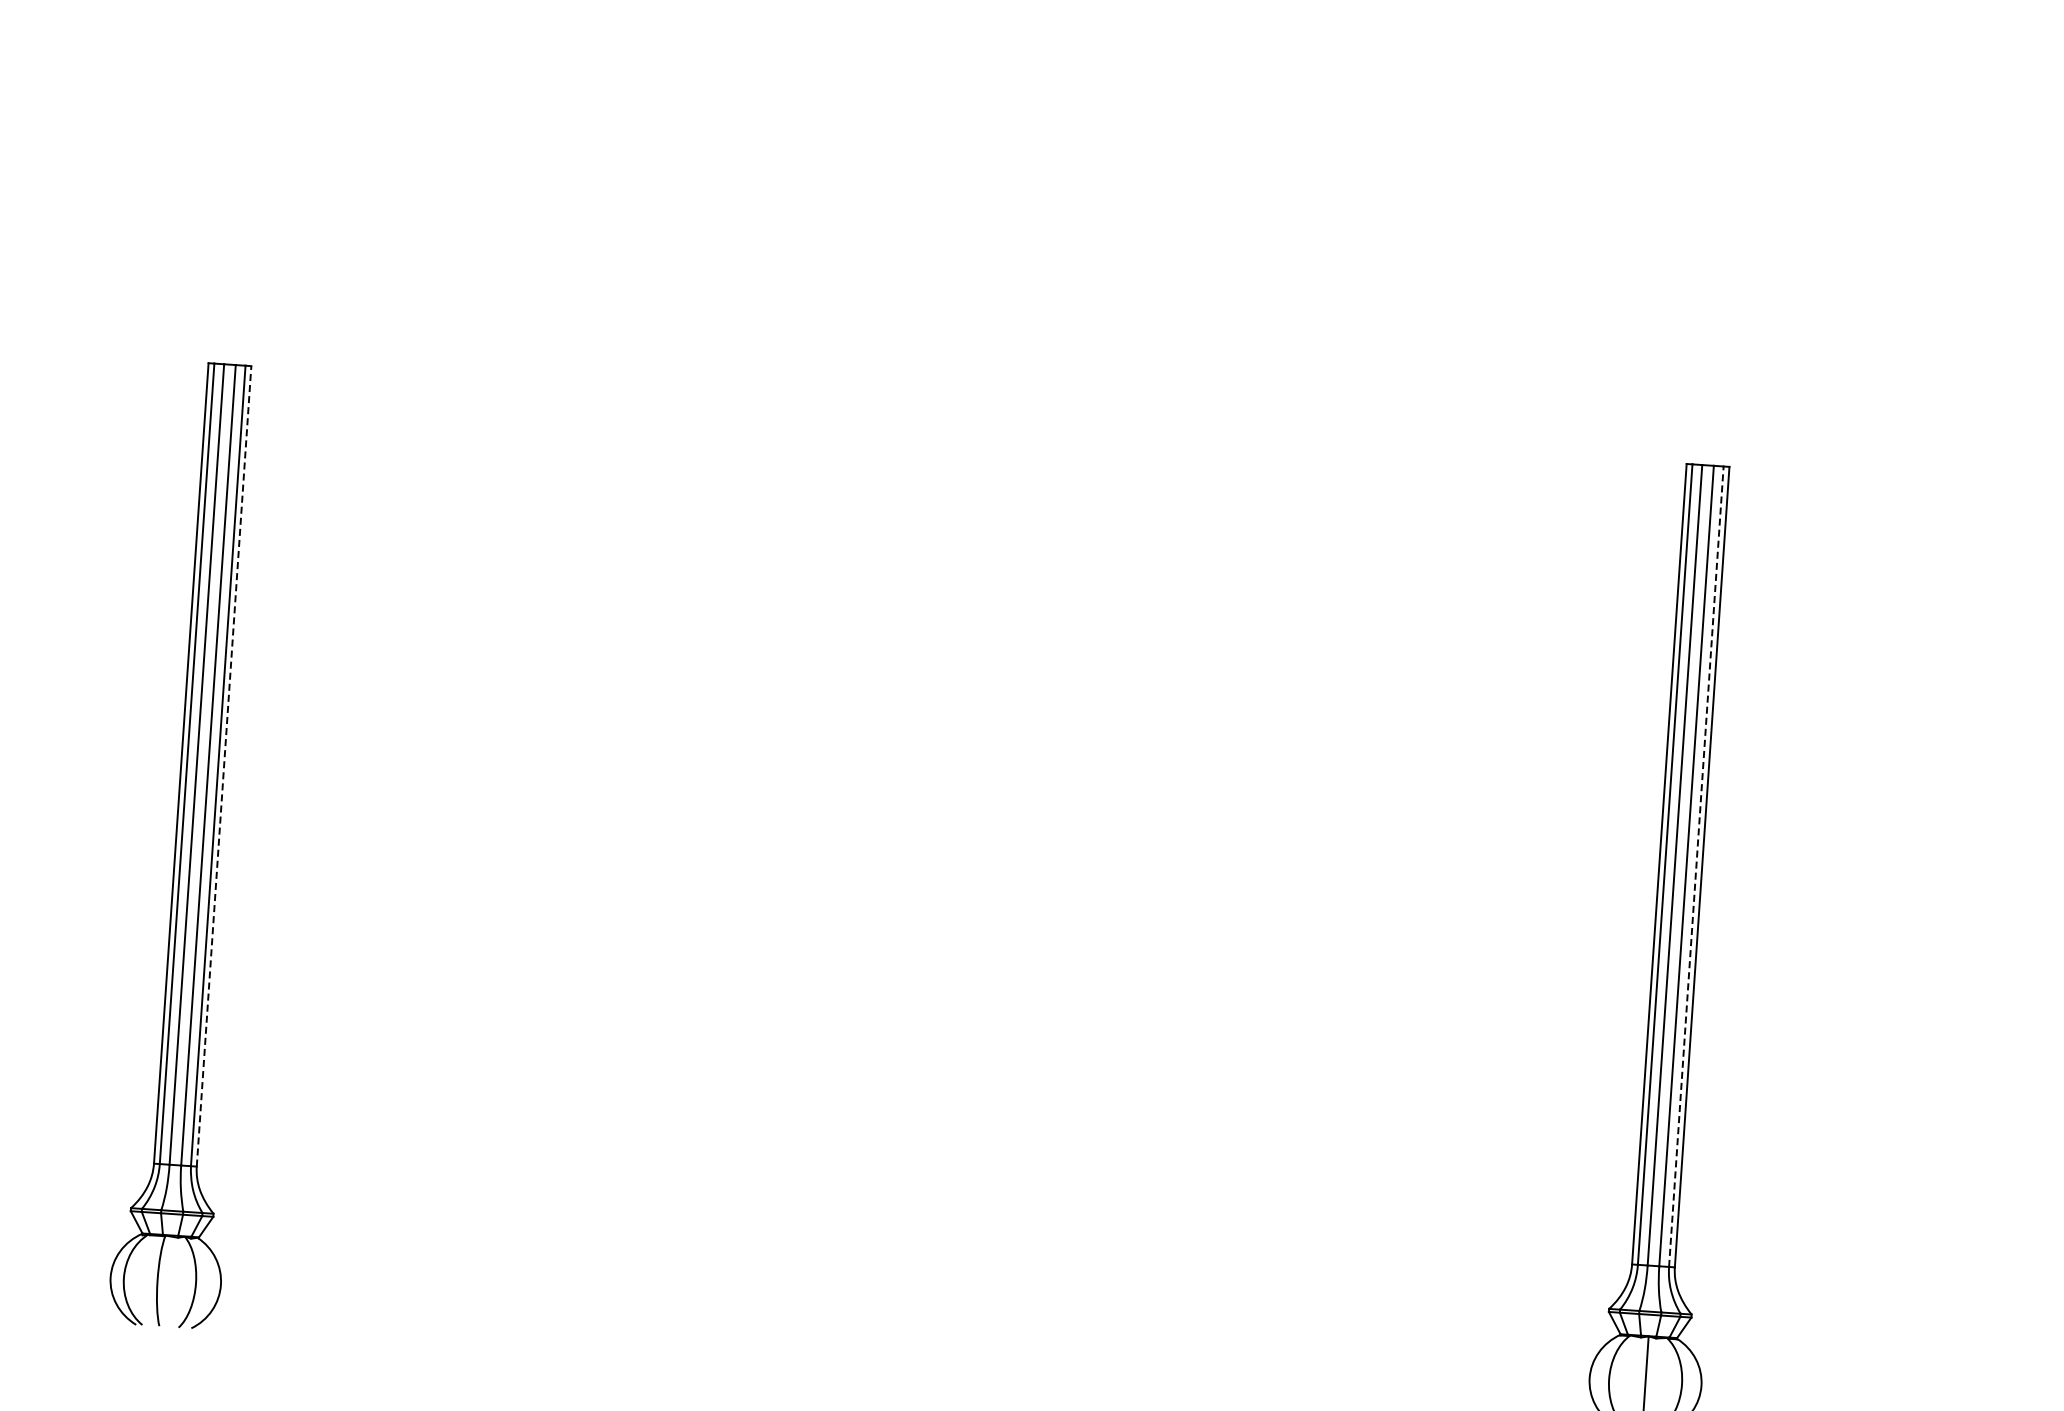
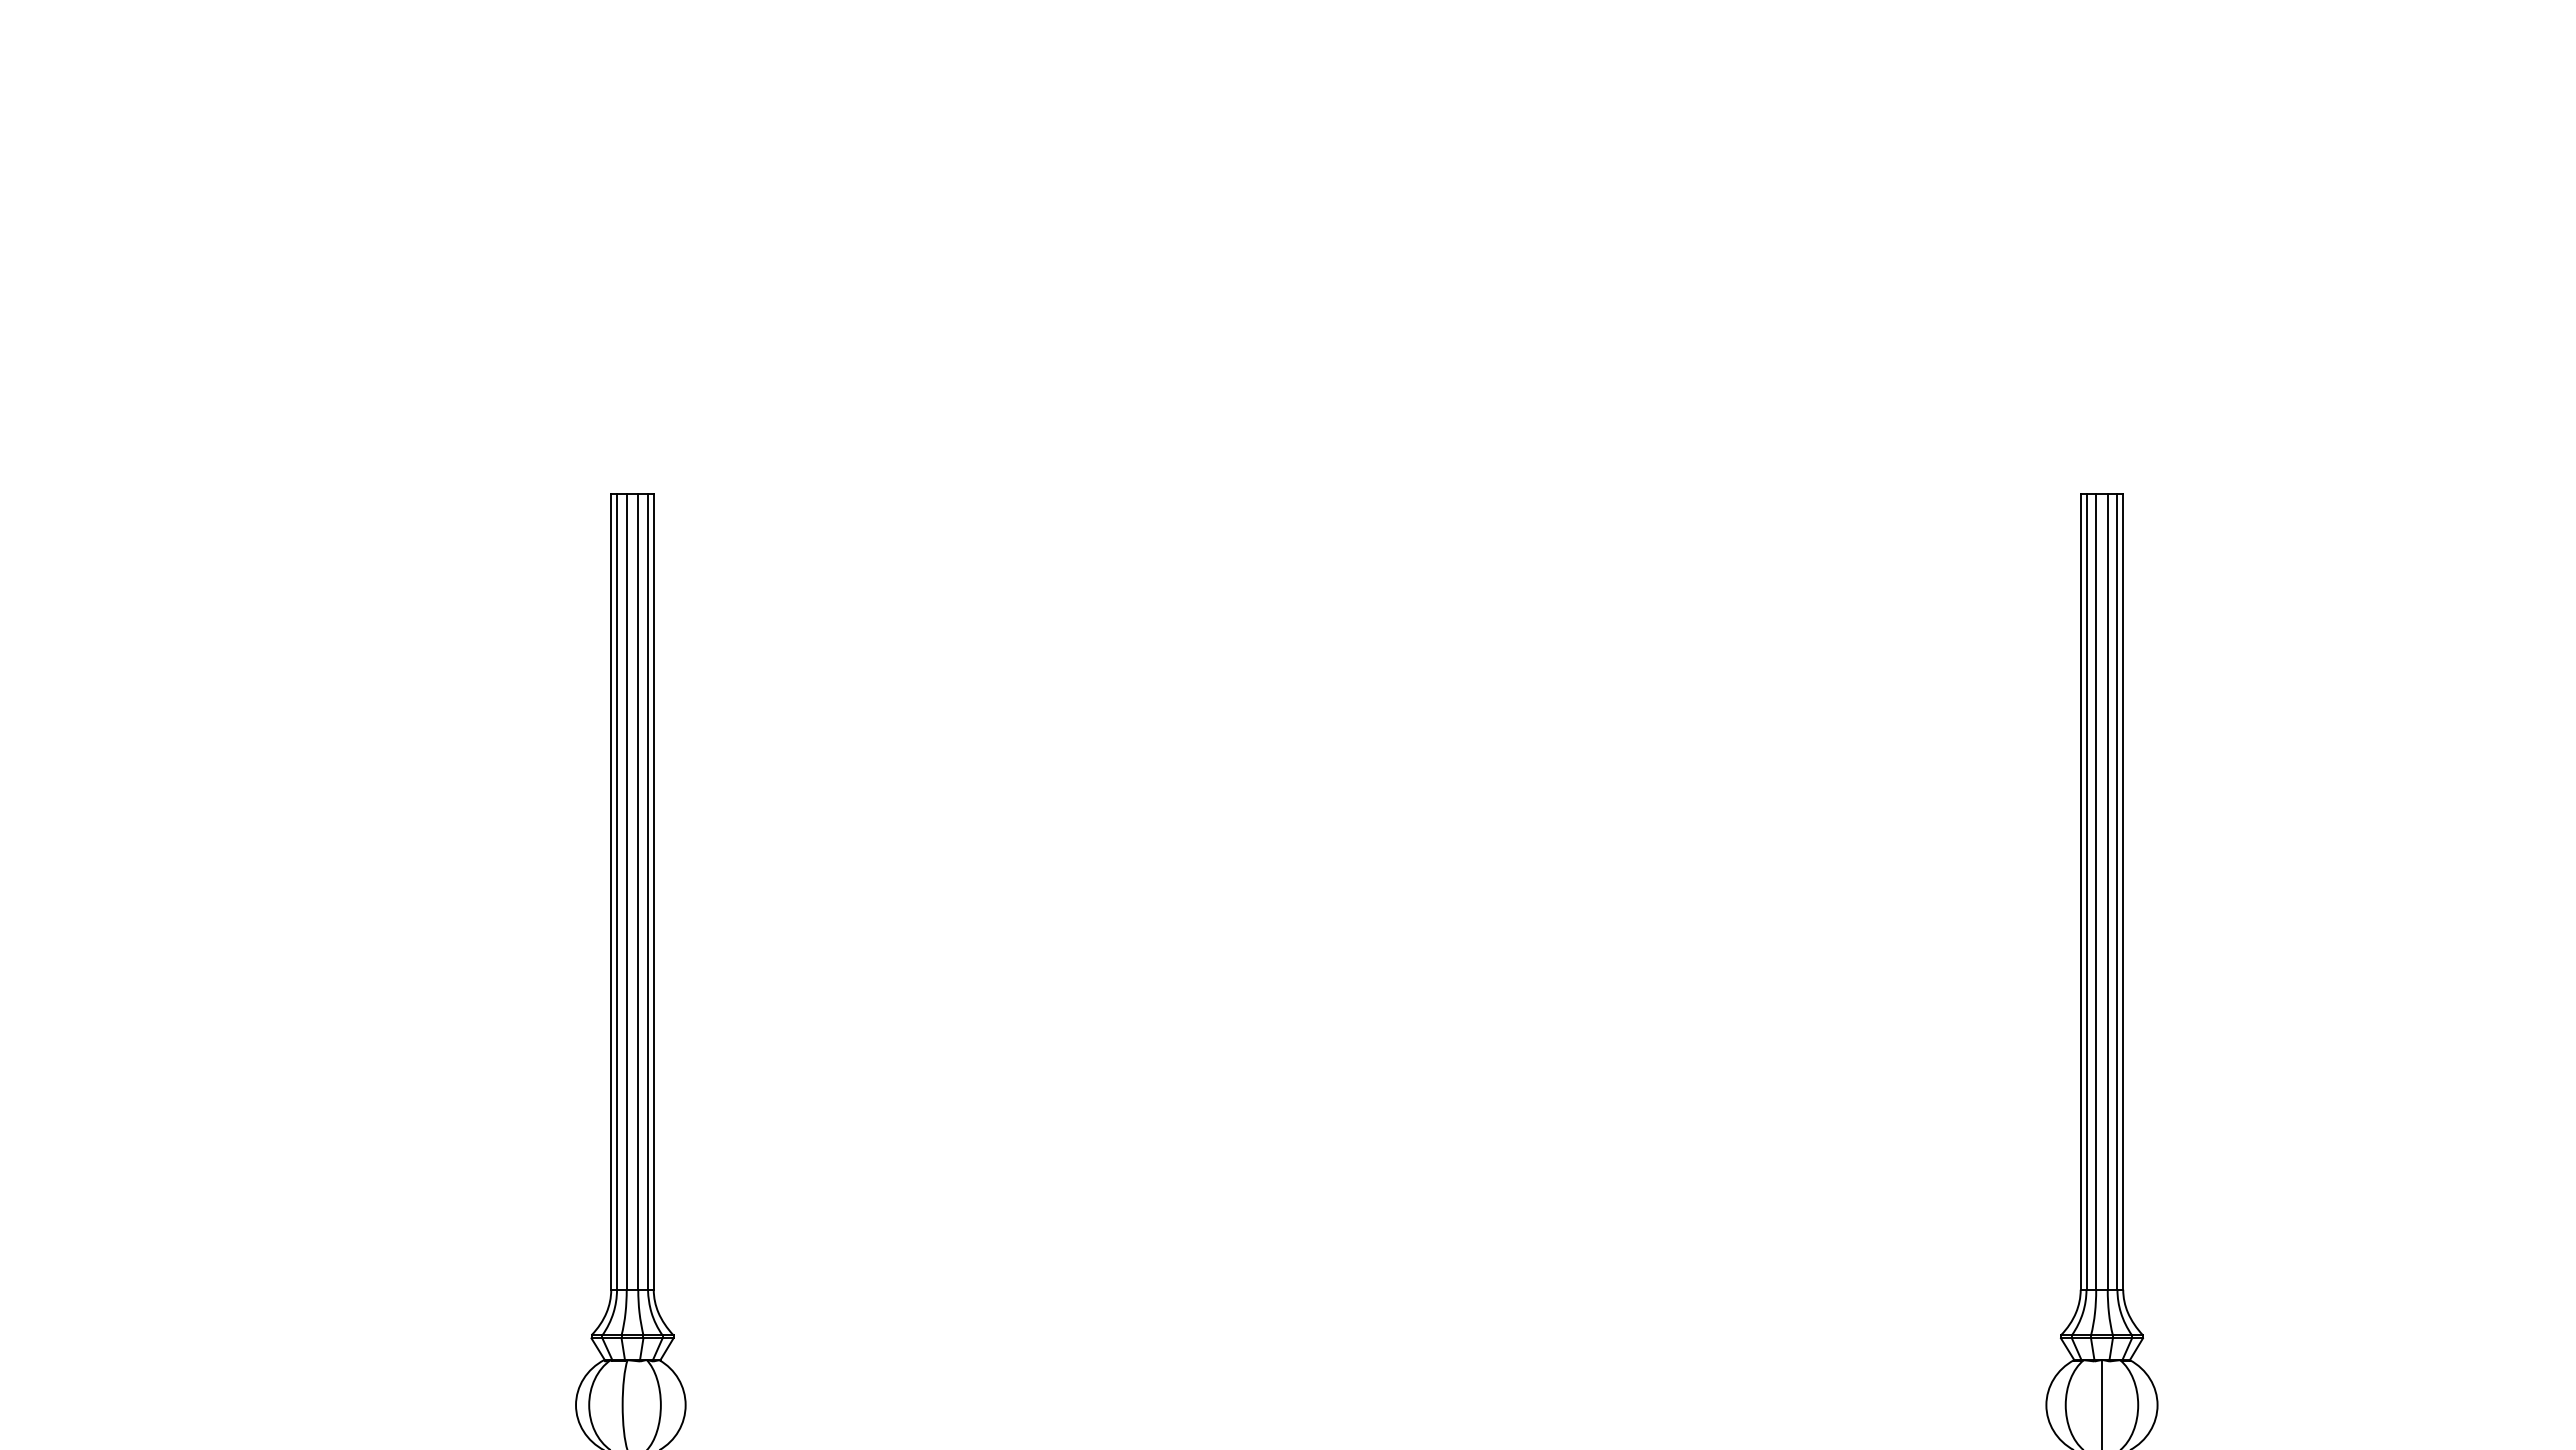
line: (223, 765) -> (653, 891), dashed -> solid
line: (1696, 866) -> (2117, 891), dashed -> solid

